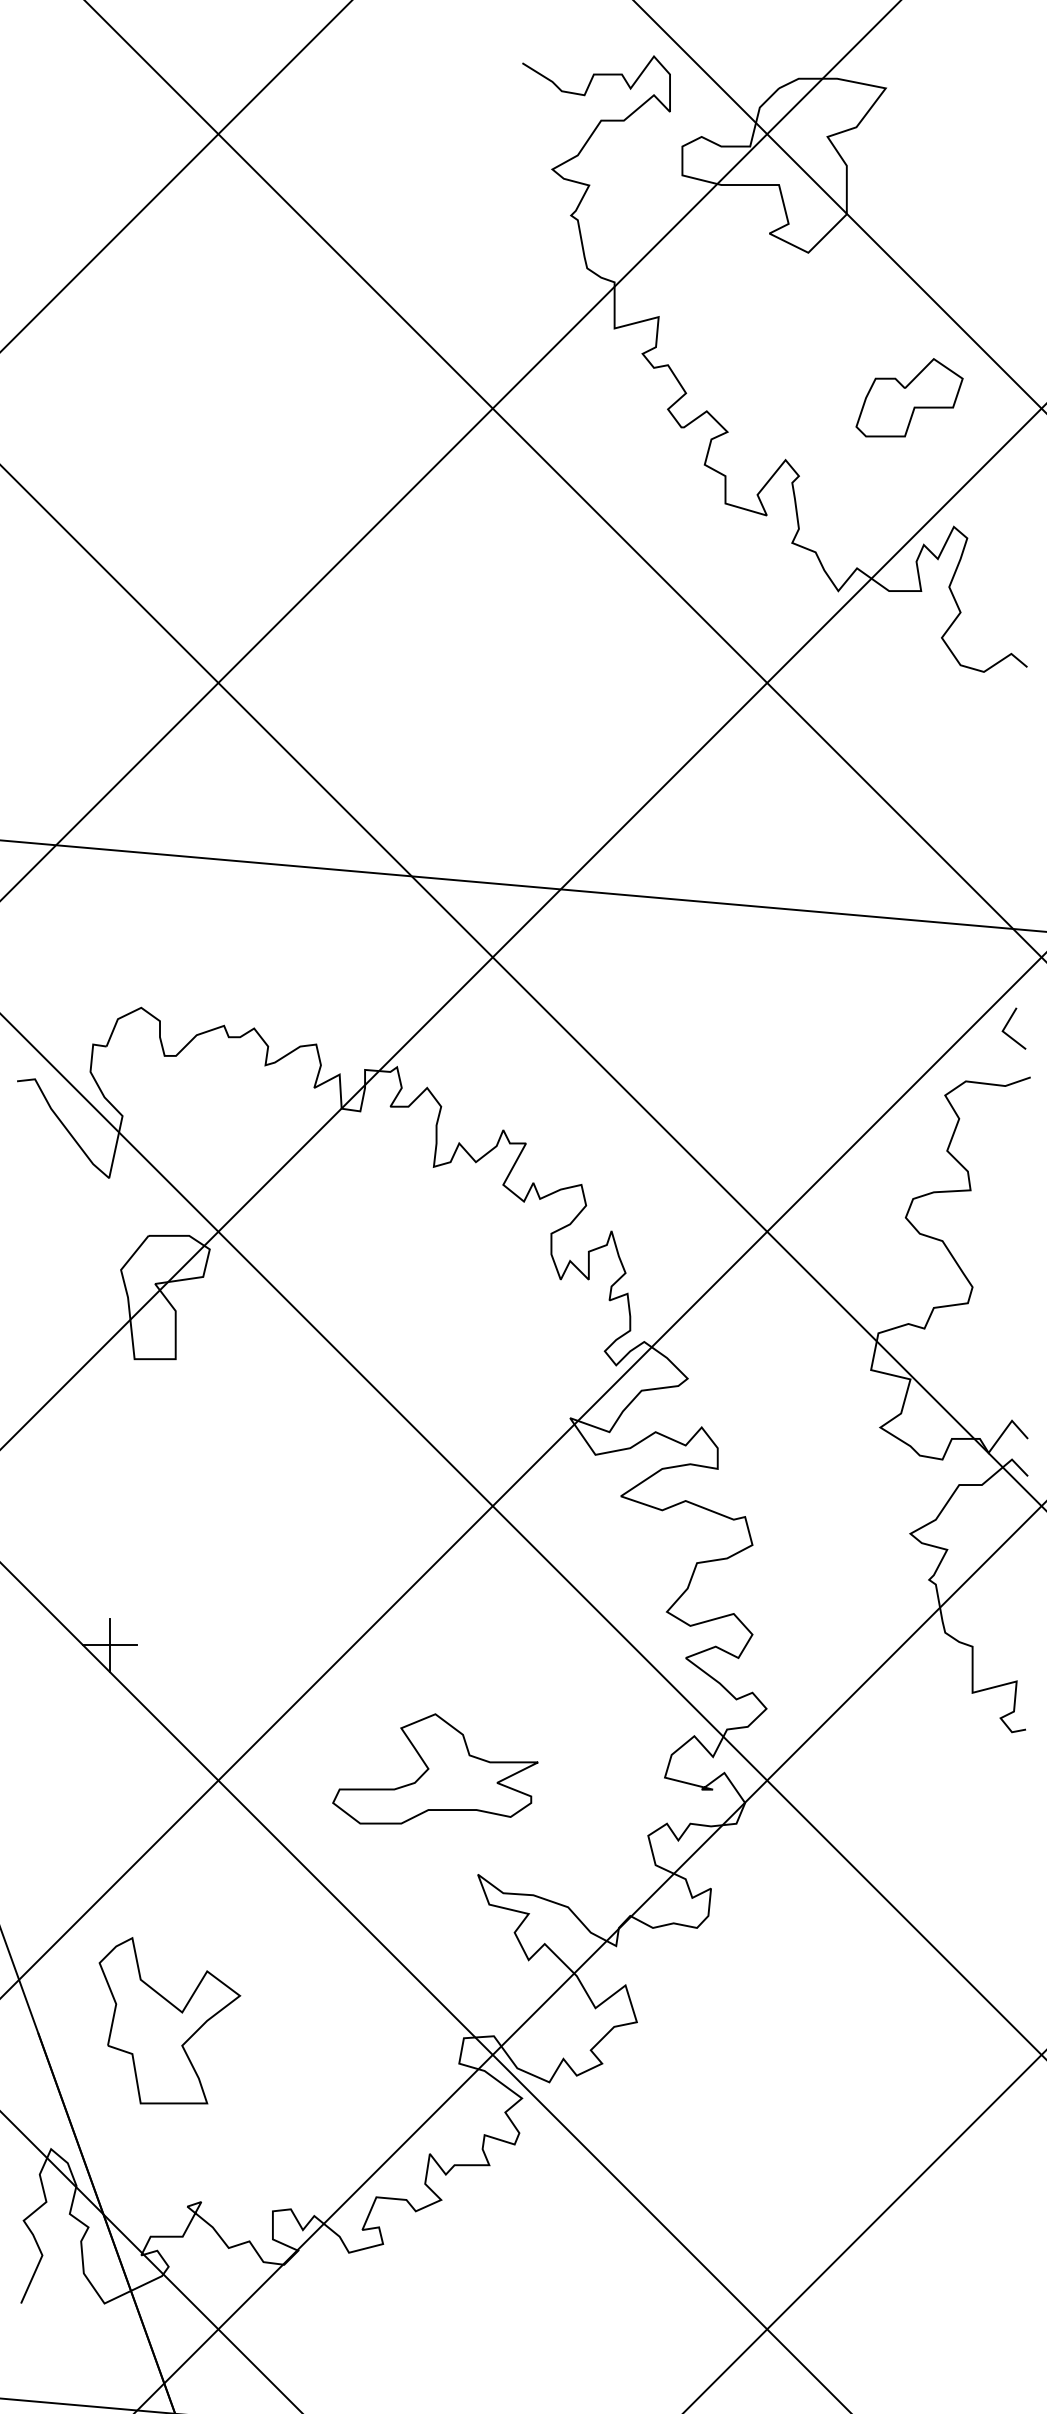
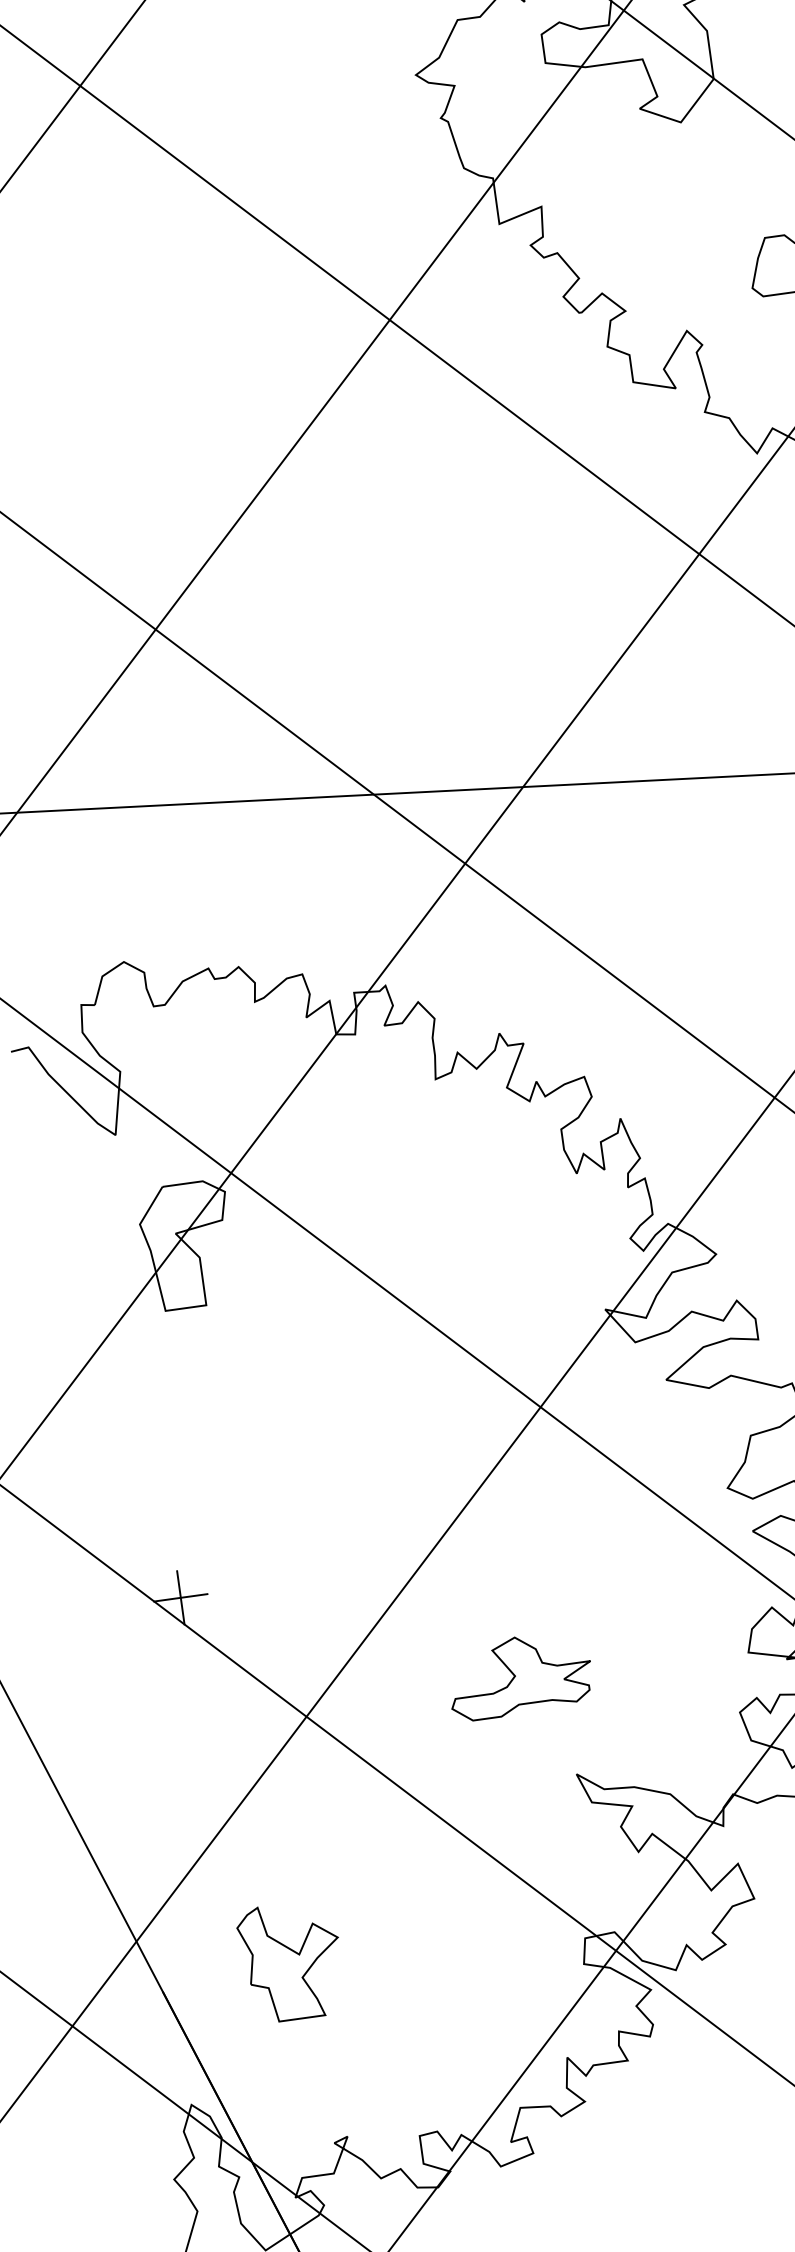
part: (435, 1768) -> (519, 1675), size x0.7
part: (169, 2020) -> (291, 1961), size x0.7

